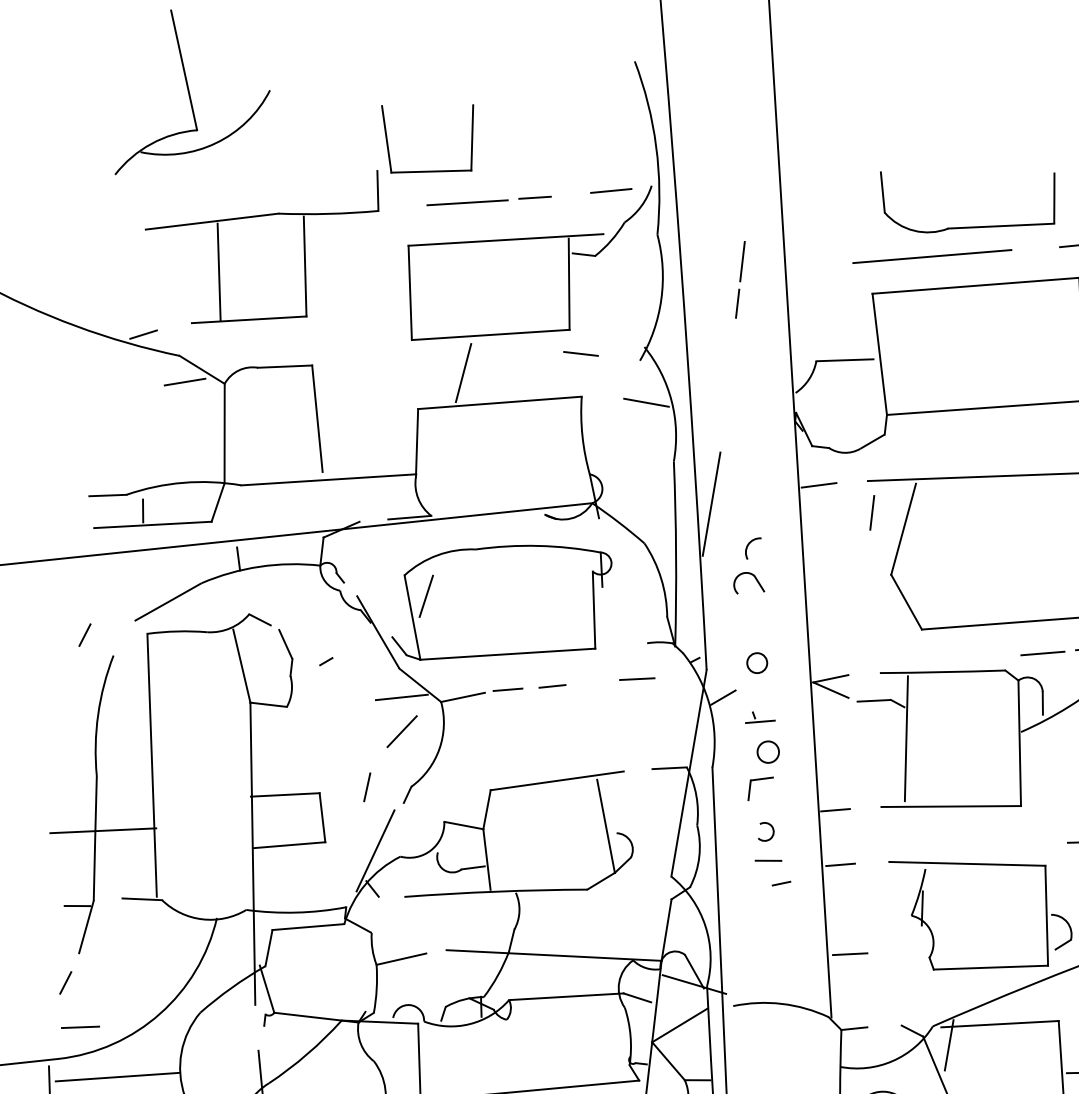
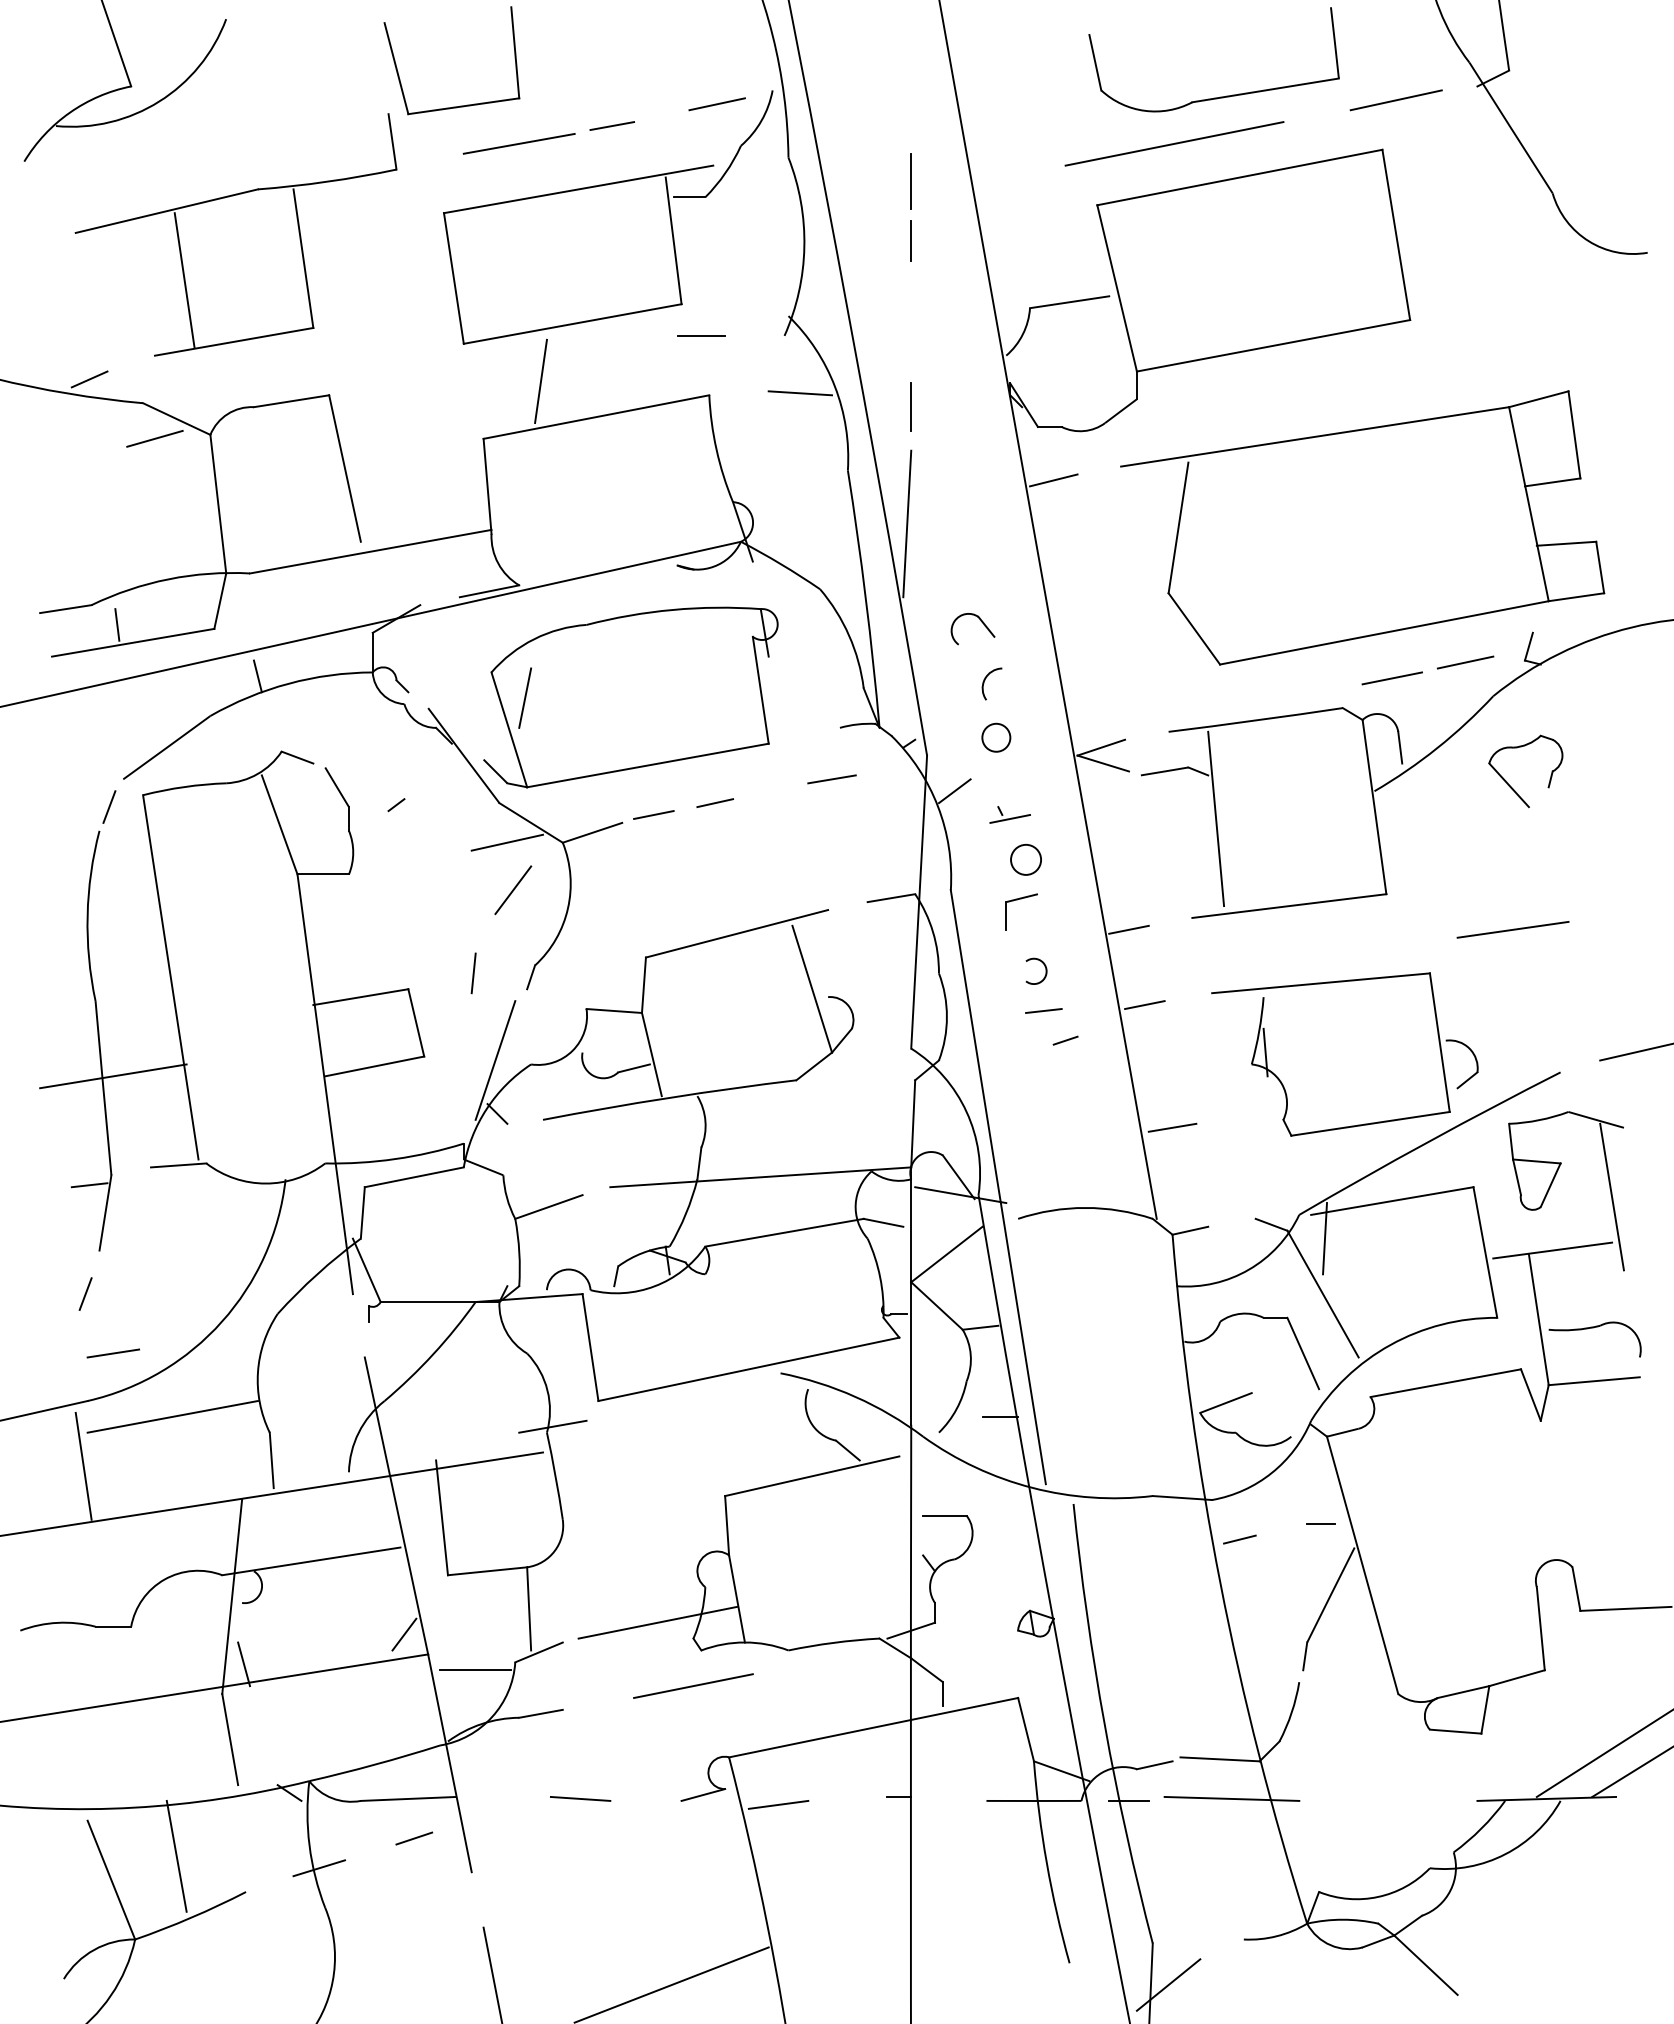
line: (871, 512) -> (910, 406), moved
arc: (748, 545) -> (985, 680), moved
line: (85, 634) -> (109, 806), moved

